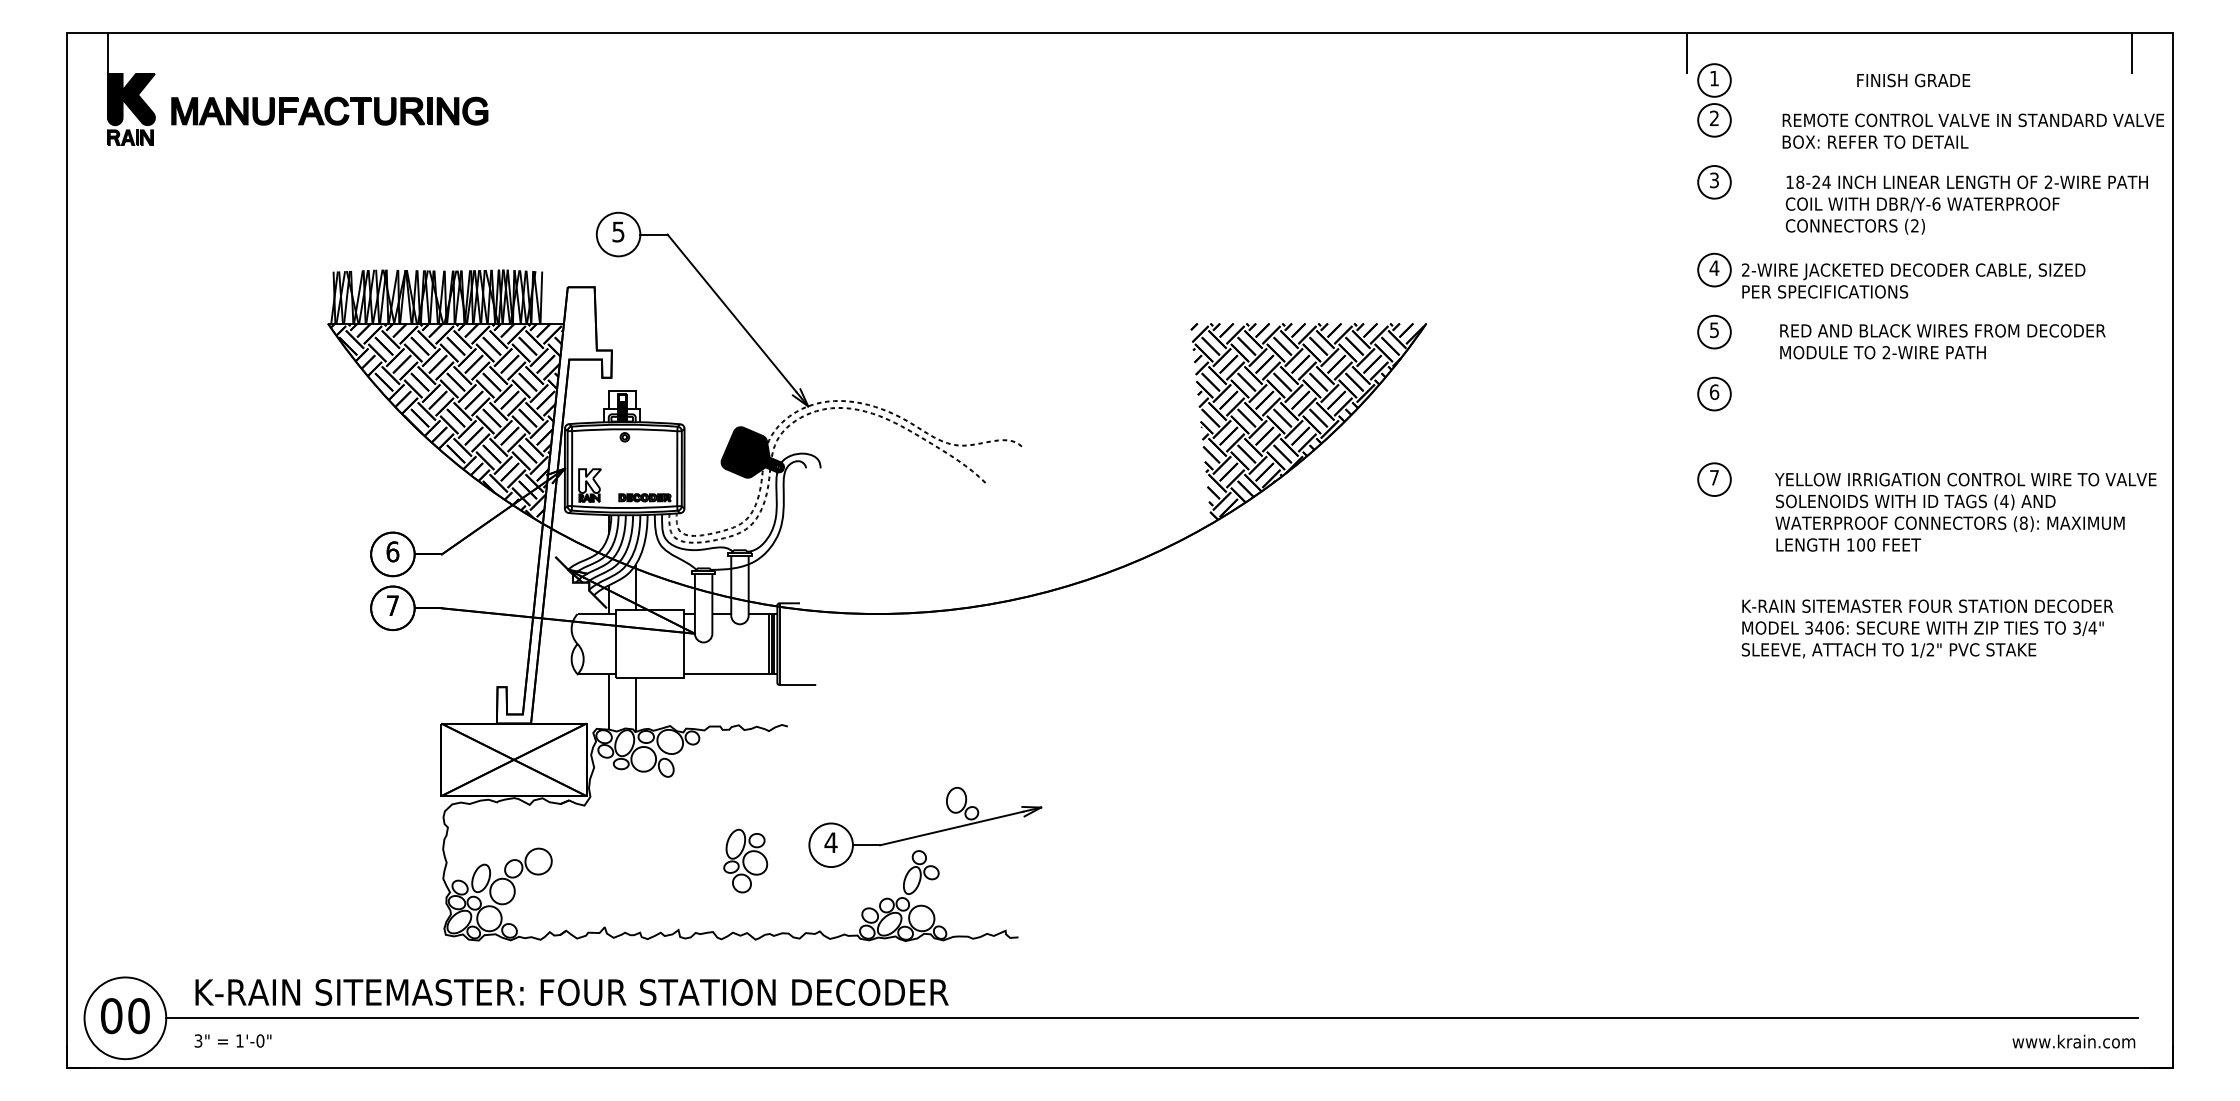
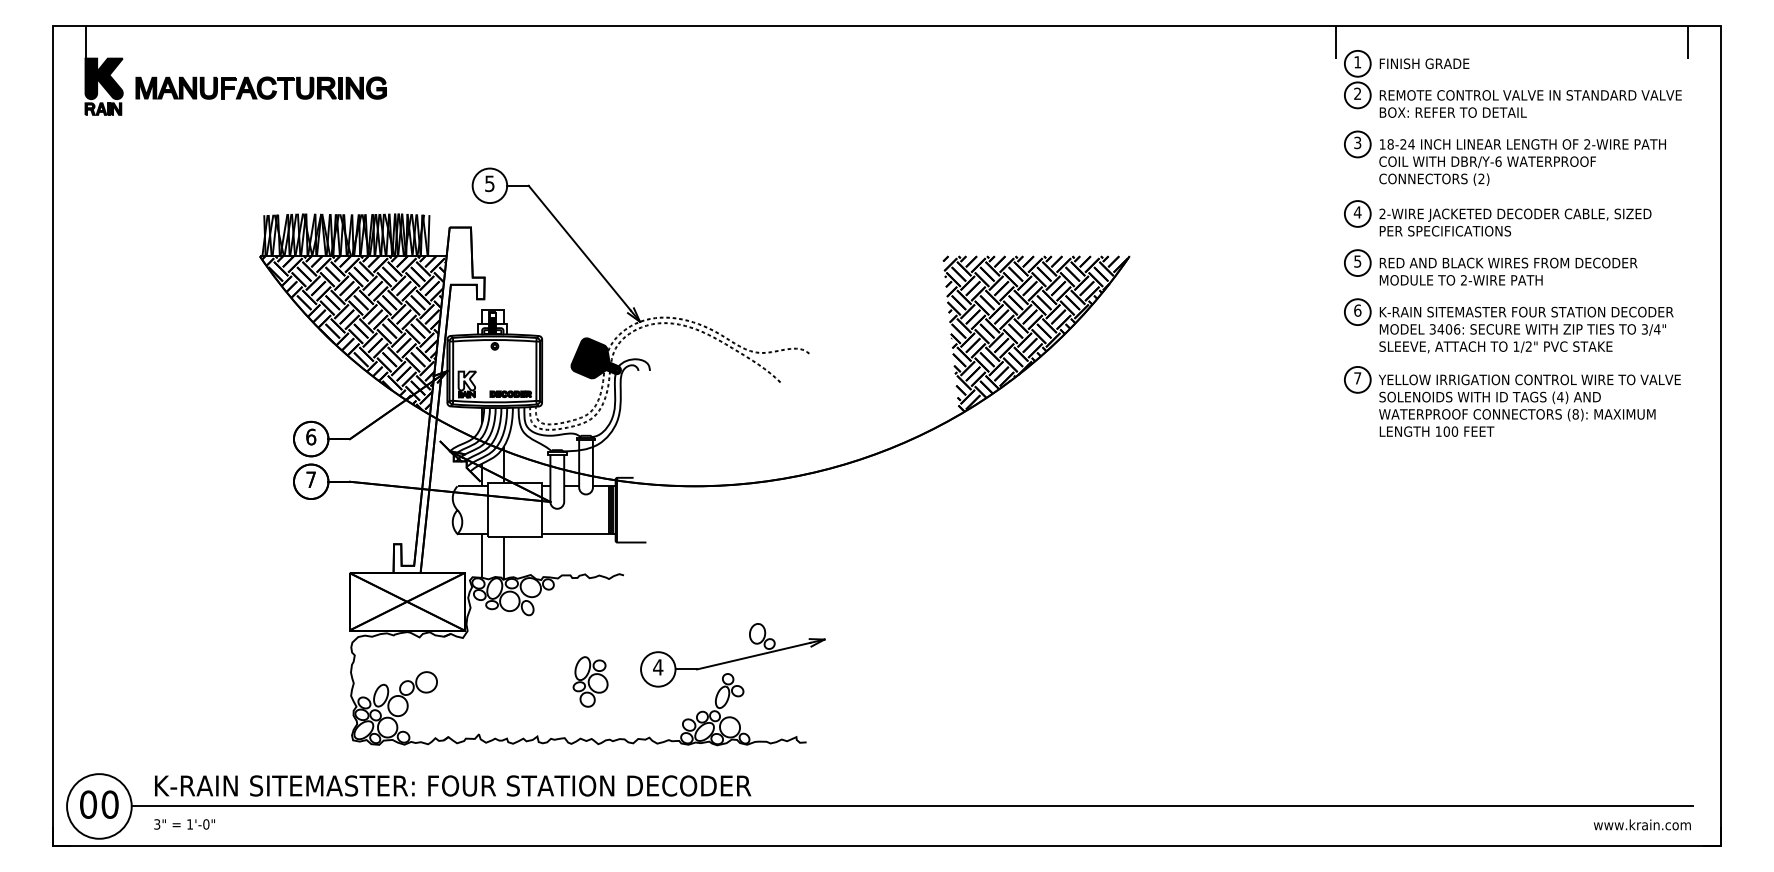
text: (1913, 80) -> (1424, 63), moved
text: (1973, 130) -> (1530, 103), moved
text: (1966, 205) -> (1522, 162), moved
text: (1942, 341) -> (1508, 271), moved
text: (1965, 511) -> (1529, 405), moved
text: (1927, 628) -> (1526, 329), moved

